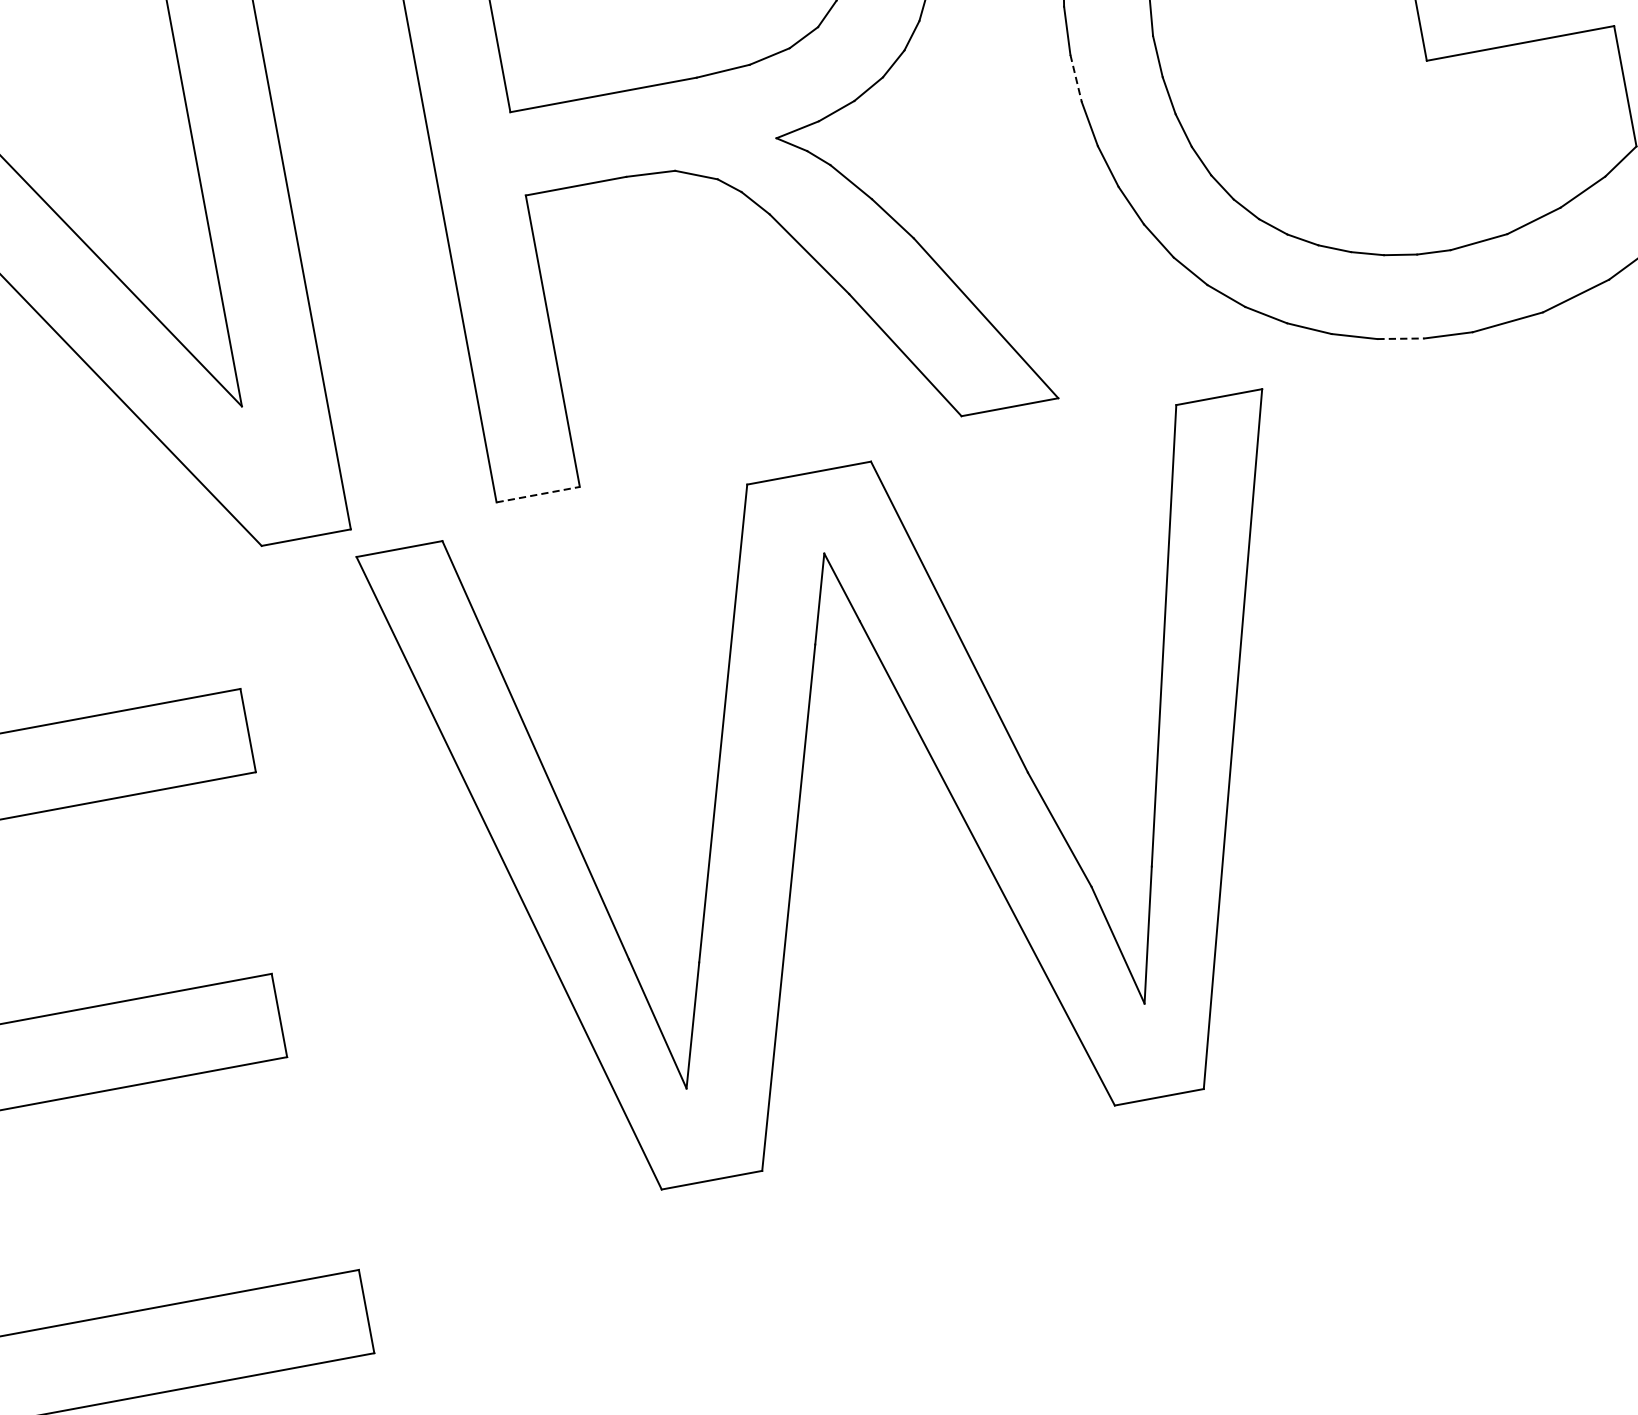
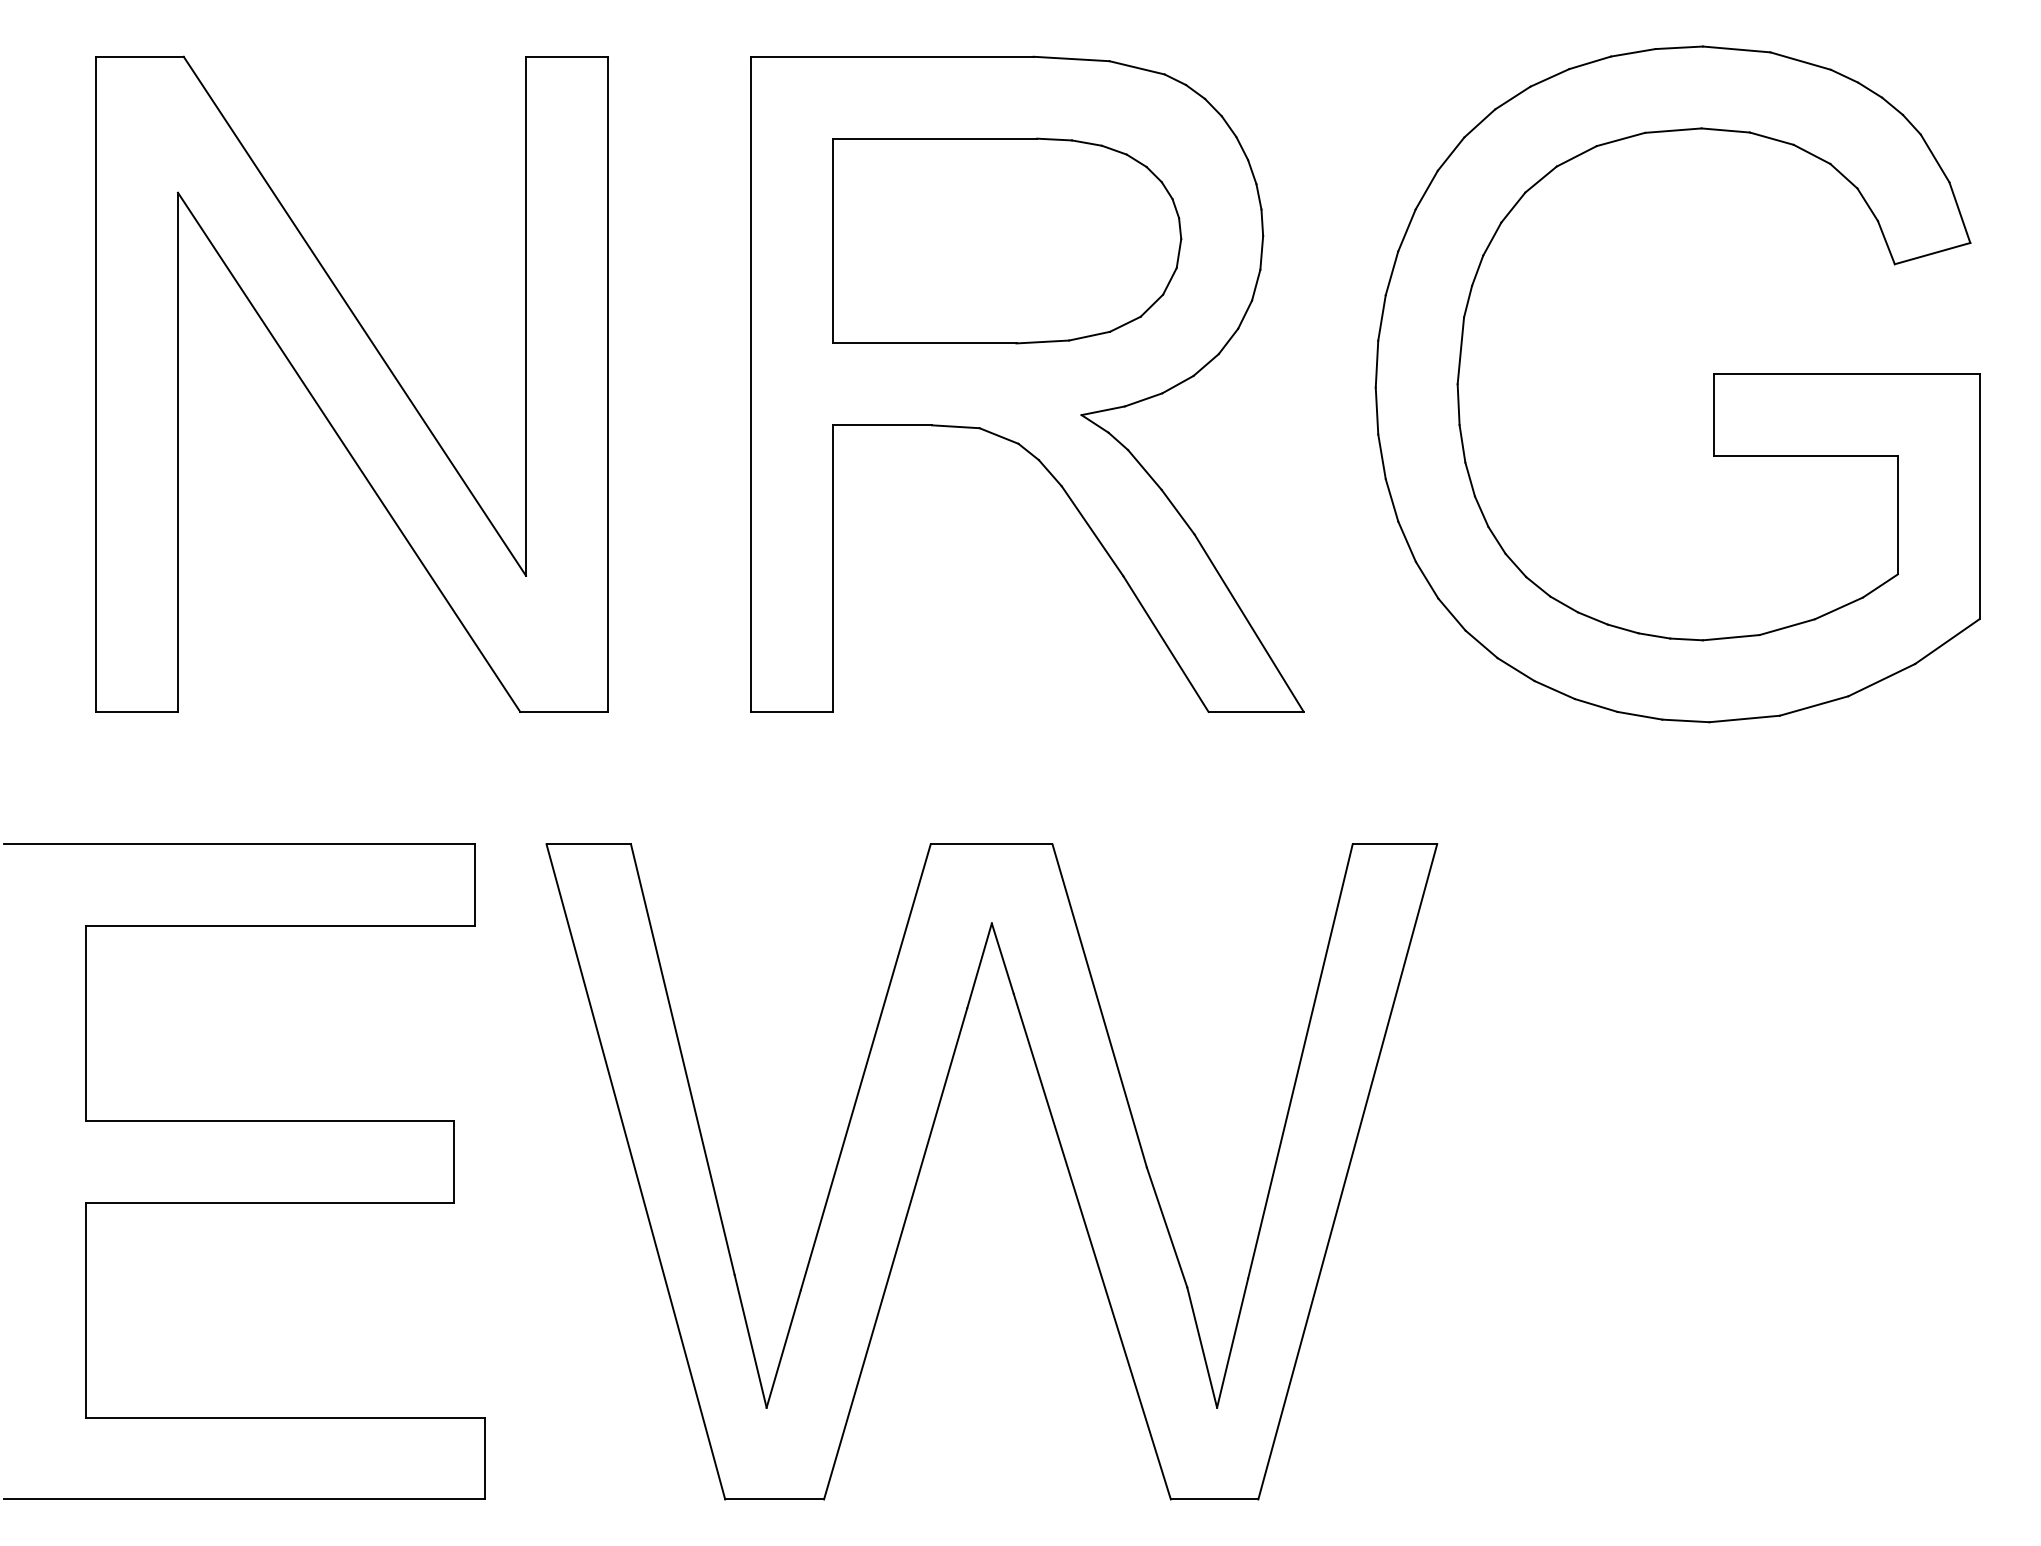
line: (1076, 78) -> (1377, 411), dashed -> solid
line: (1400, 338) -> (1639, 715), dashed -> solid
line: (538, 494) -> (792, 711), dashed -> solid
part: (801, 798) -> (926, 1152), moved

